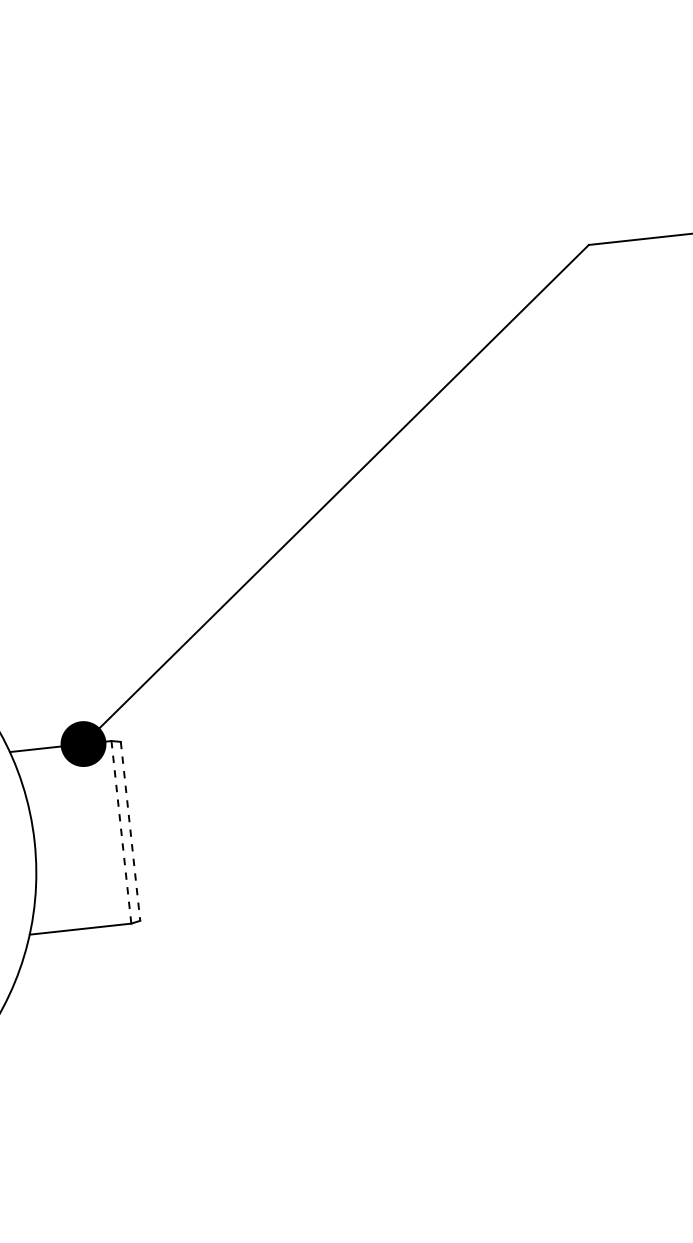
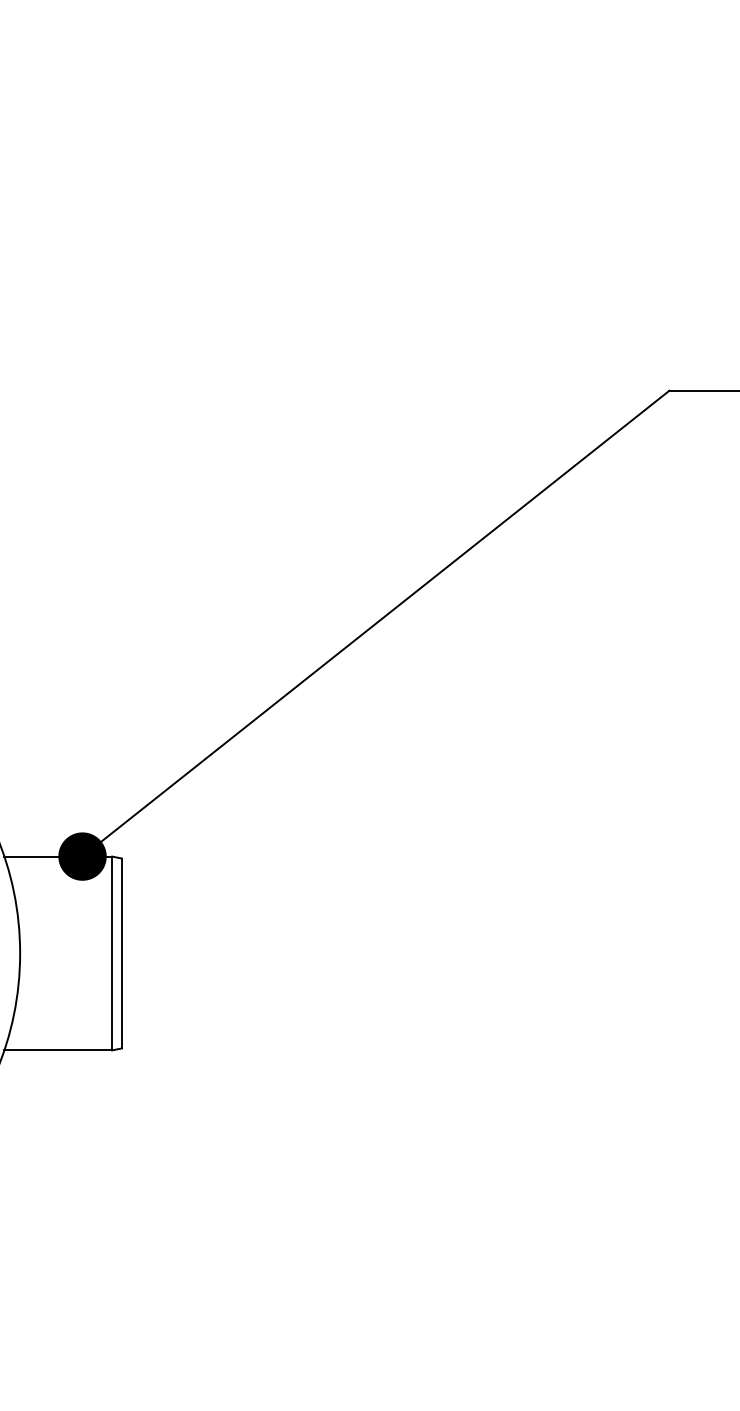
line: (130, 831) -> (121, 953), dashed -> solid
line: (121, 832) -> (112, 953), dashed -> solid

